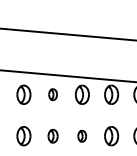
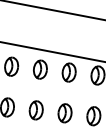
part: (52, 94) -> (39, 69), size x1.67
part: (52, 136) -> (35, 110), size x1.43
part: (81, 136) -> (64, 113), size x1.67

